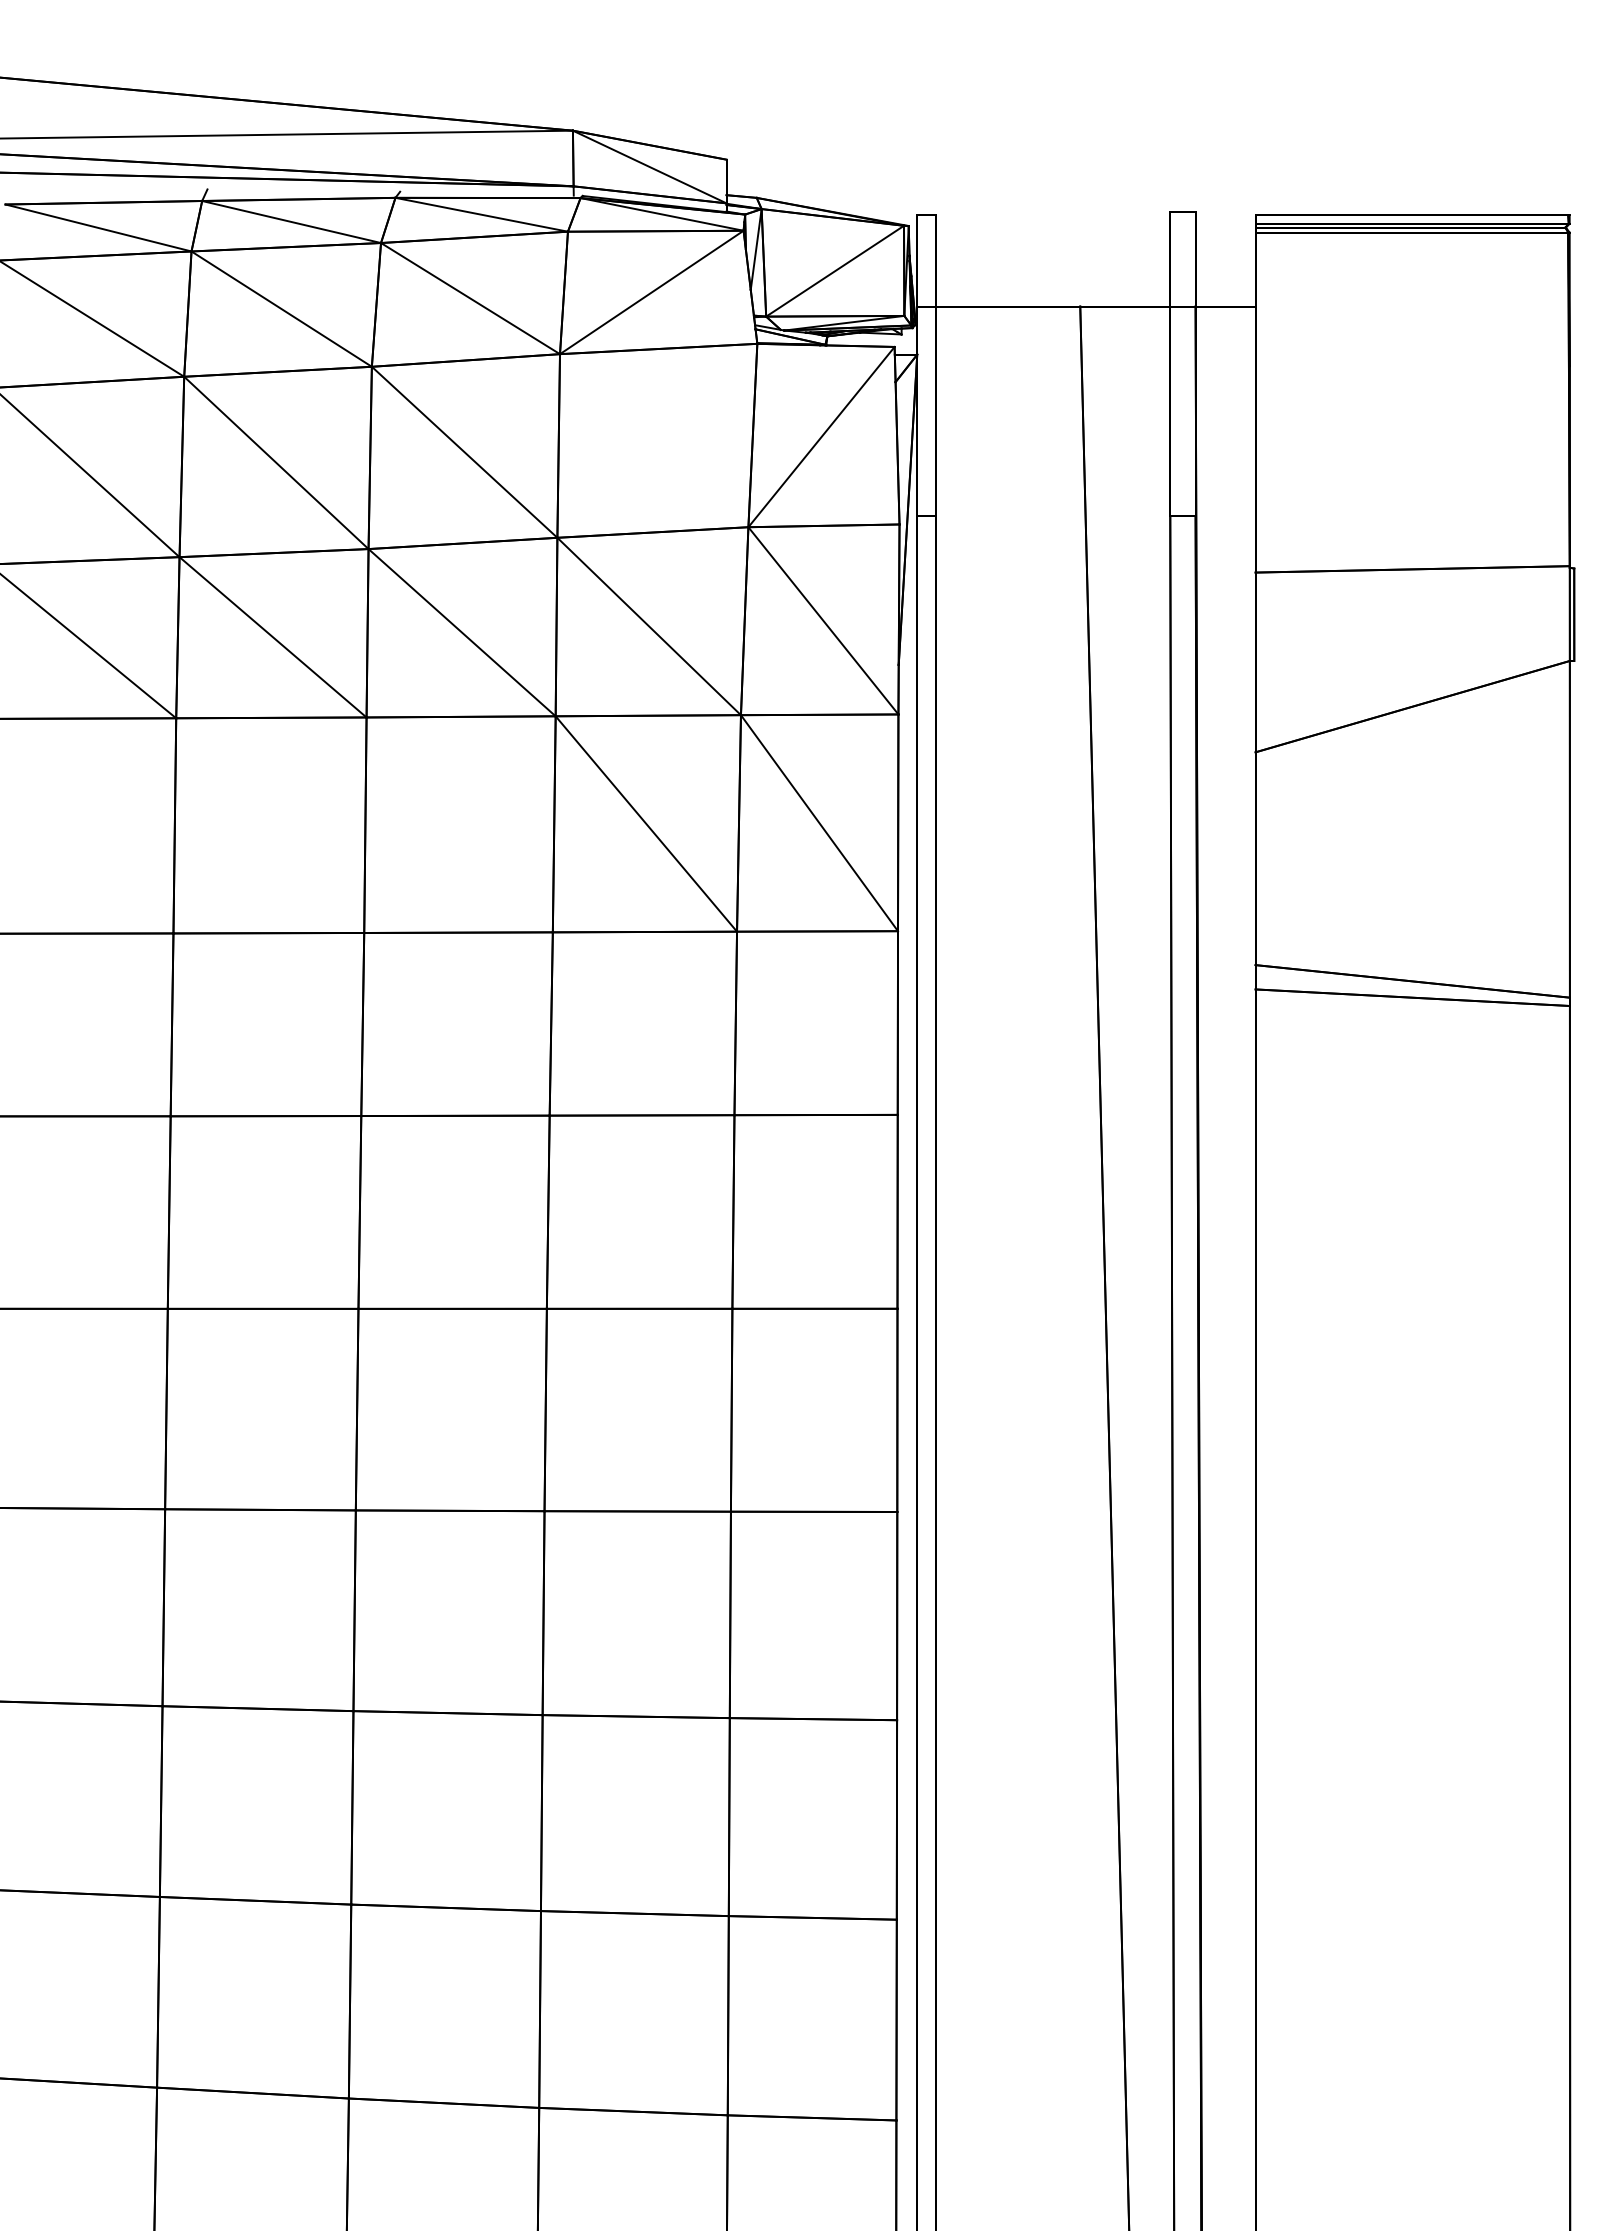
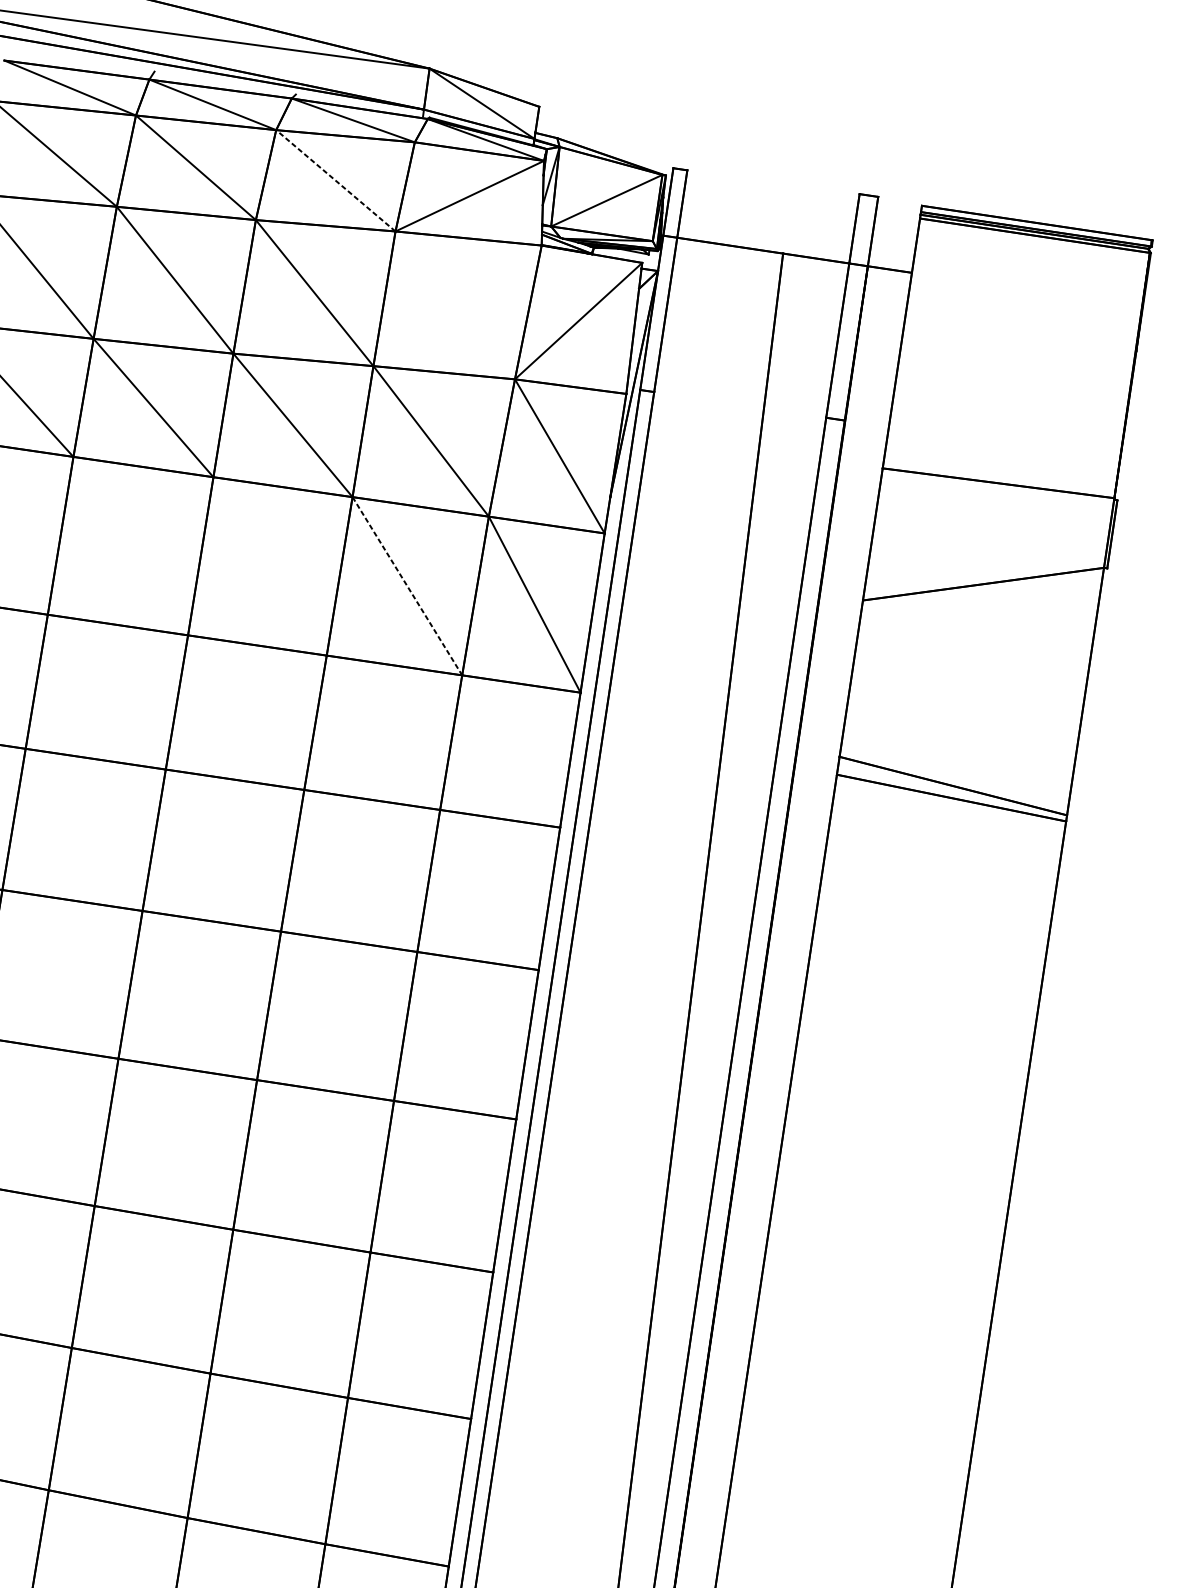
line: (470, 298) -> (335, 180), solid -> dashed
line: (646, 823) -> (407, 585), solid -> dashed

